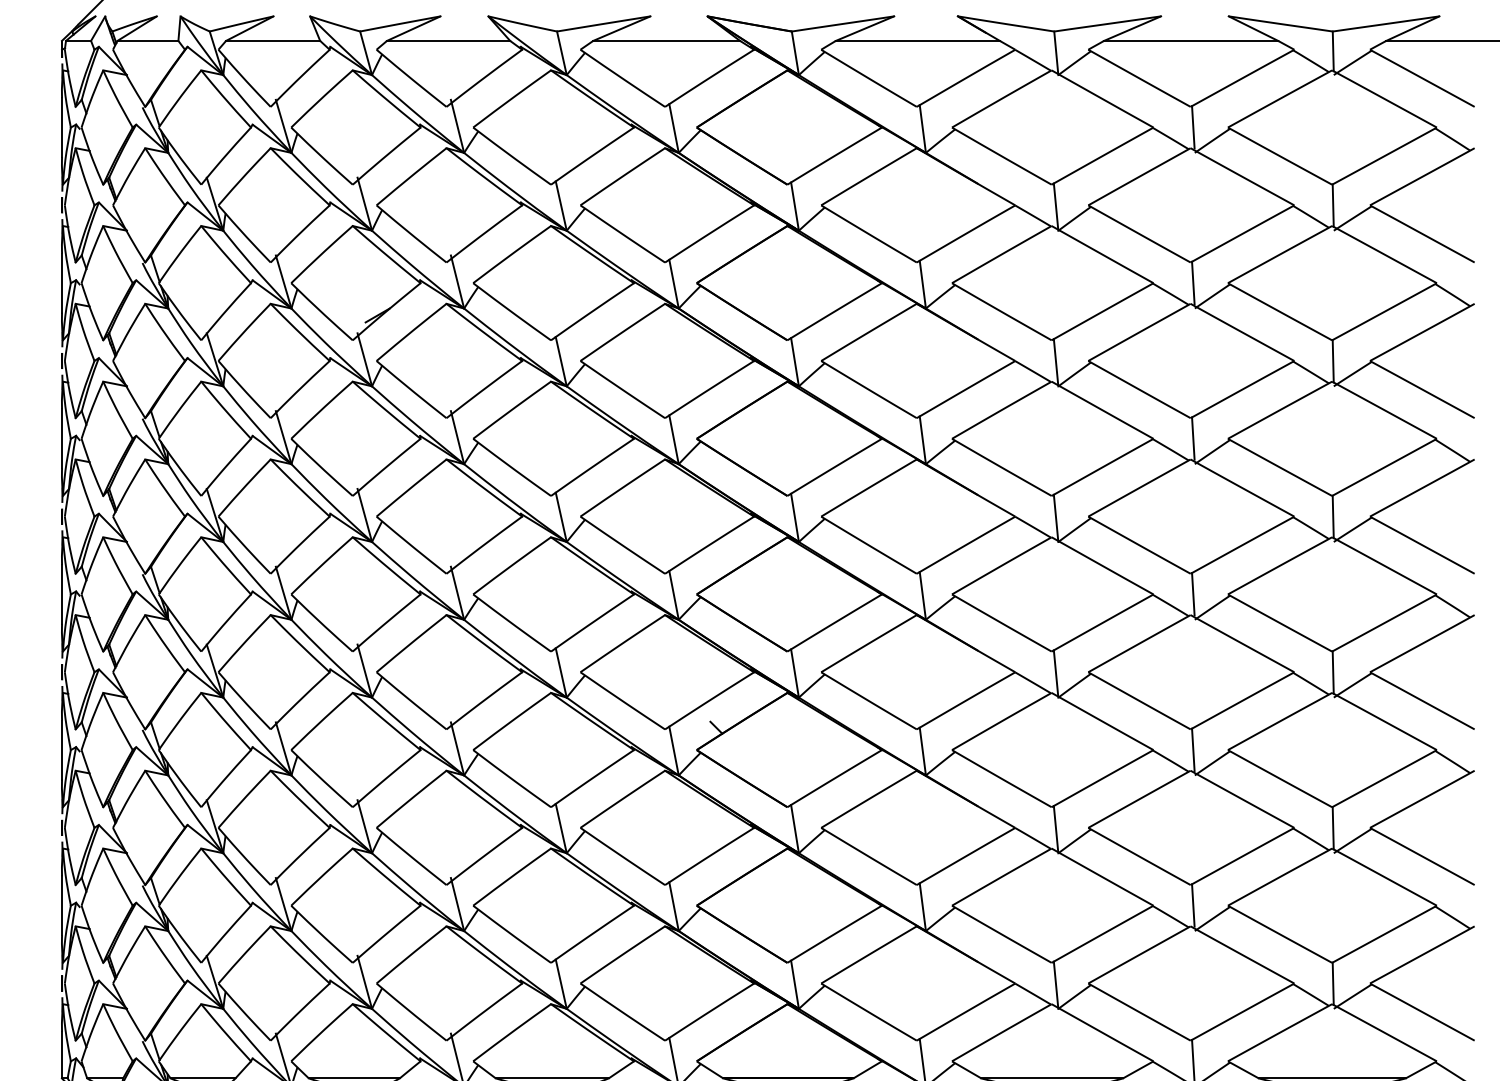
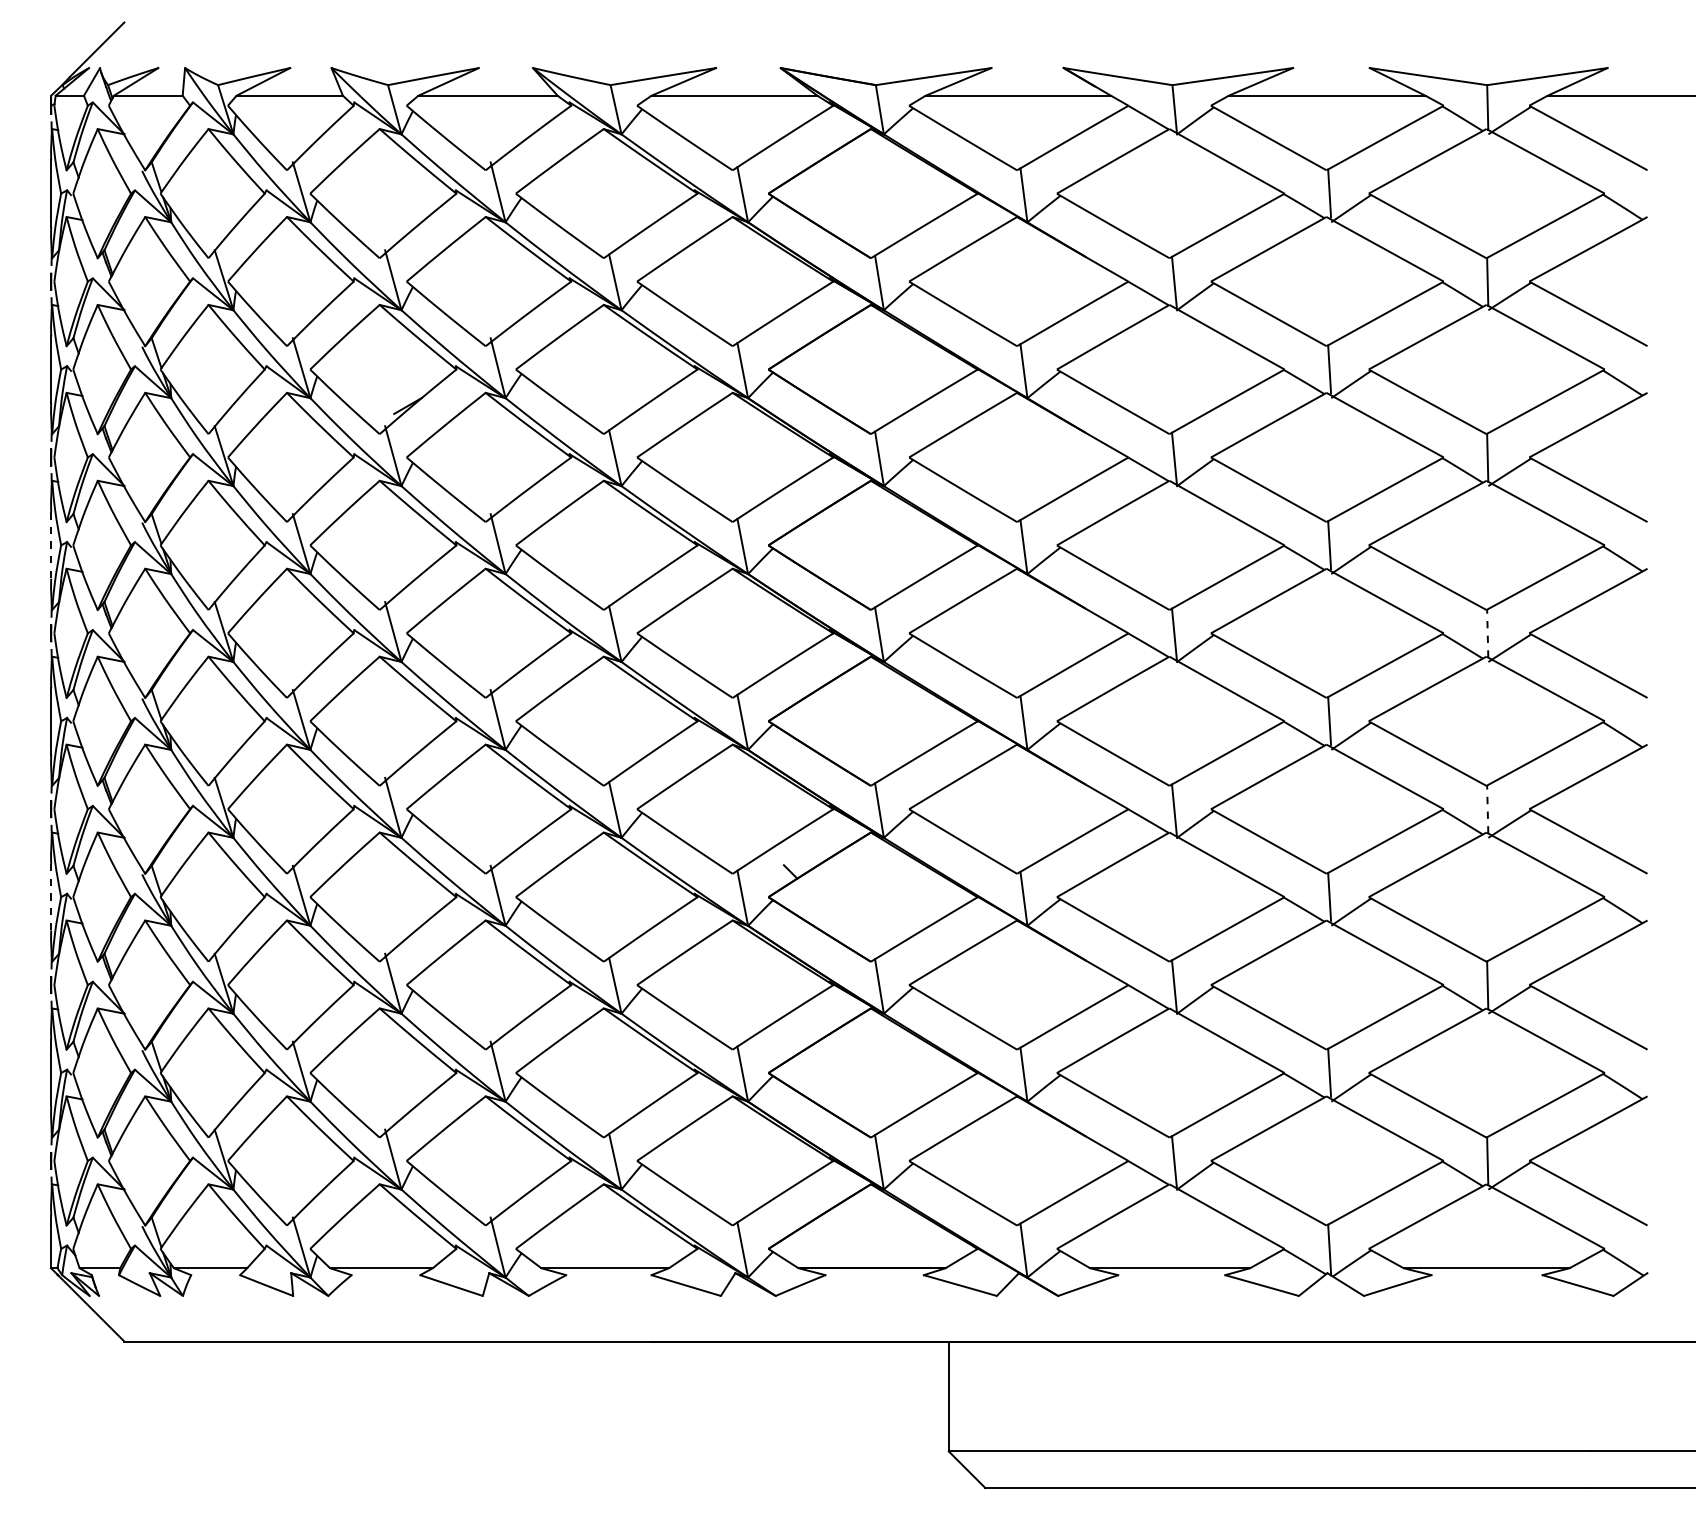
line: (62, 438) -> (51, 545), solid -> dashed
line: (1333, 516) -> (1487, 633), solid -> dashed
line: (1333, 672) -> (1487, 809), solid -> dashed
line: (62, 750) -> (51, 897), solid -> dashed

